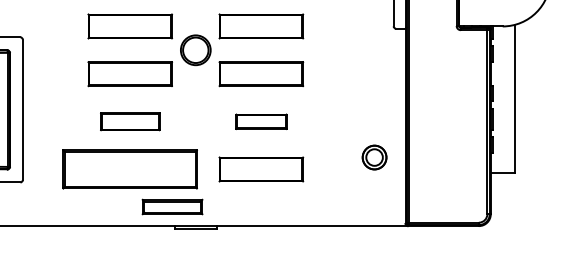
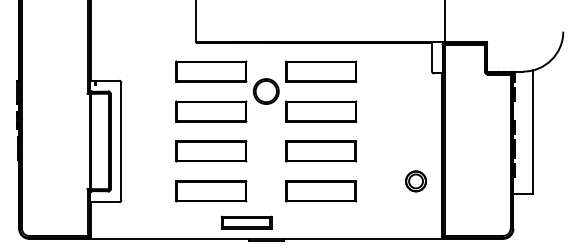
part: (130, 121) -> (211, 151), size x1.43
part: (261, 121) -> (321, 151), size x1.67
part: (130, 169) -> (211, 191), size x0.62

